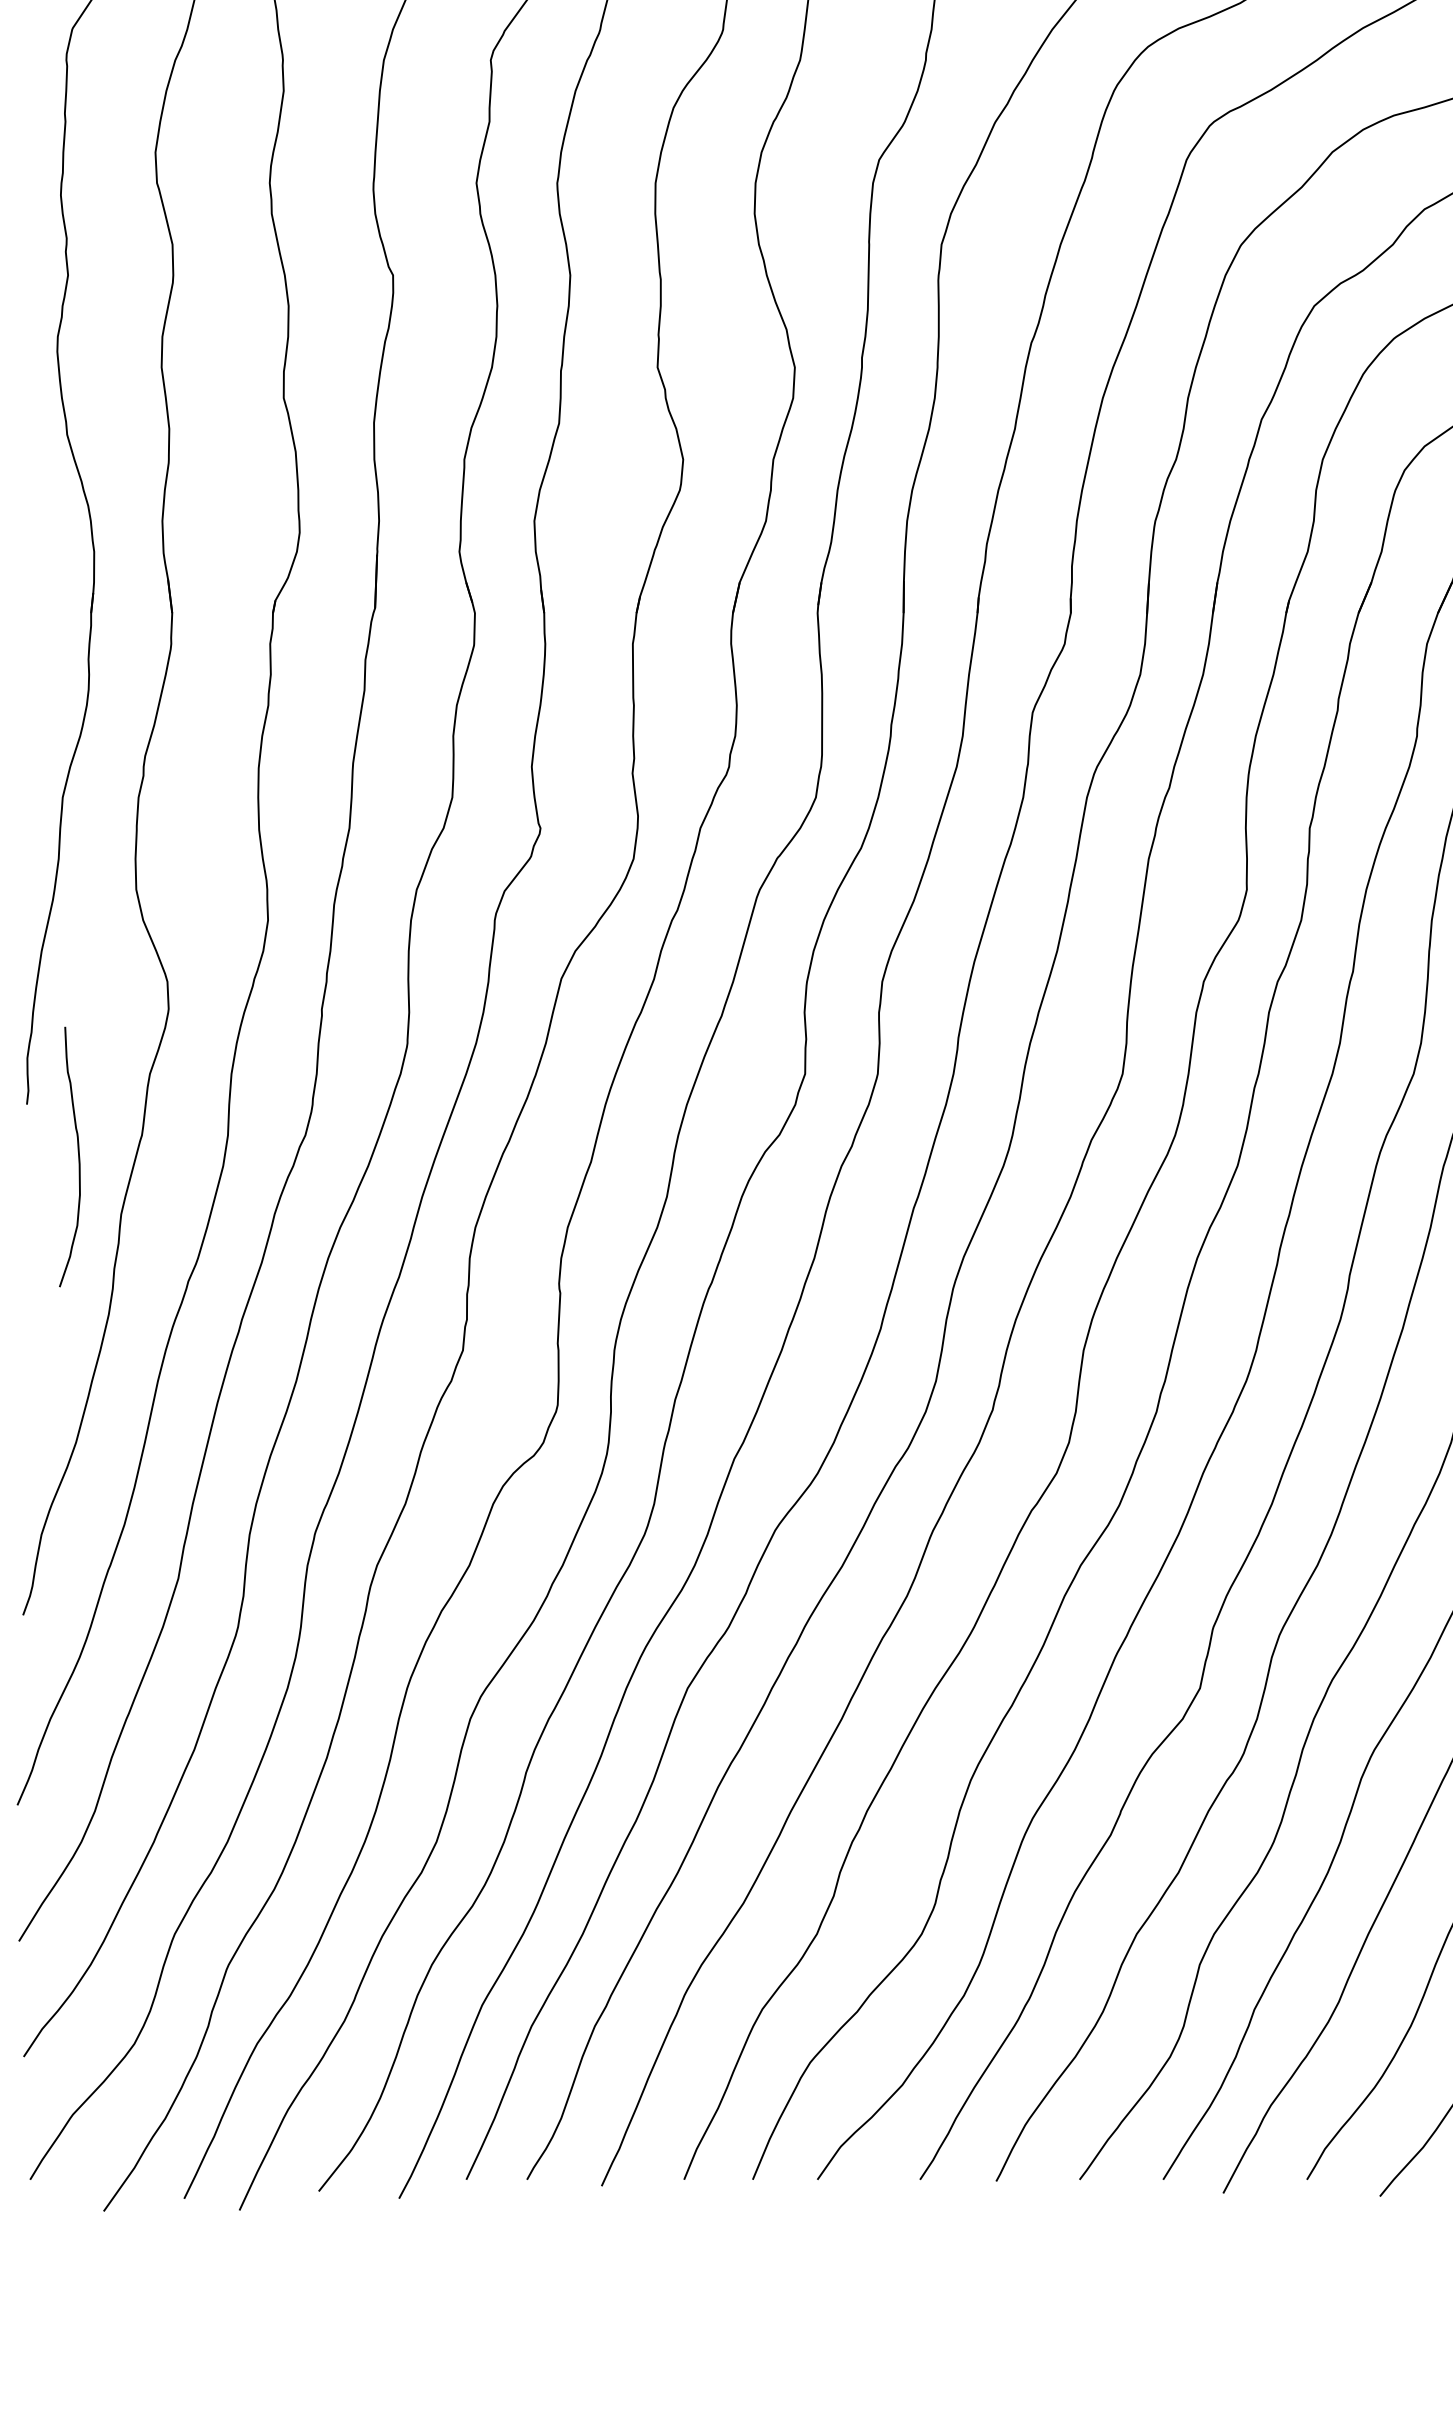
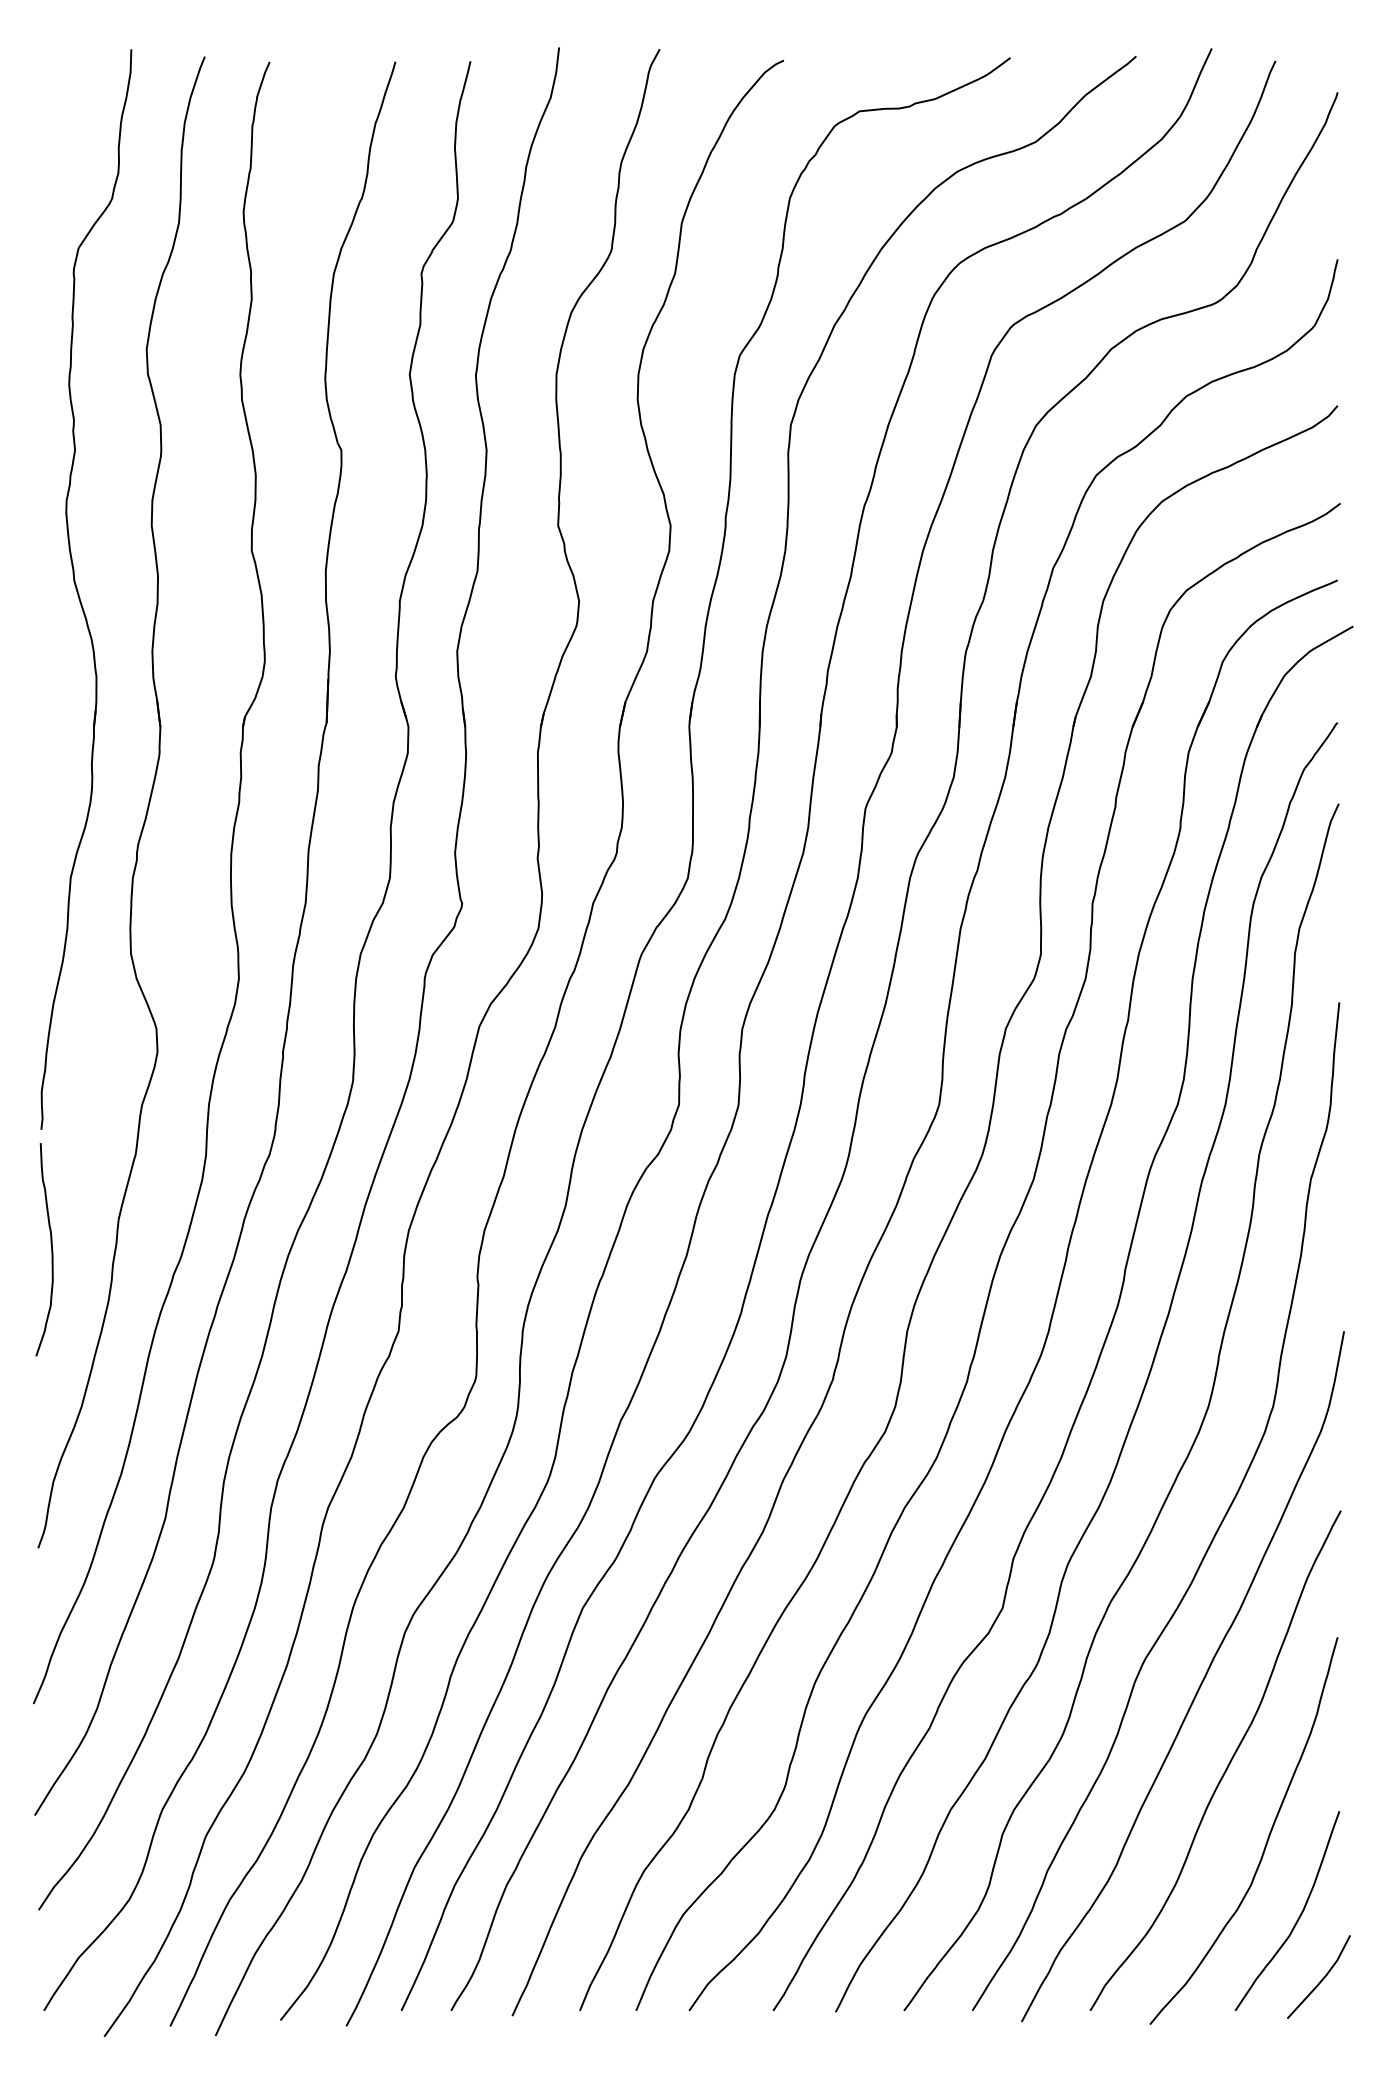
curve: (78, 1156) -> (51, 1249), moved

